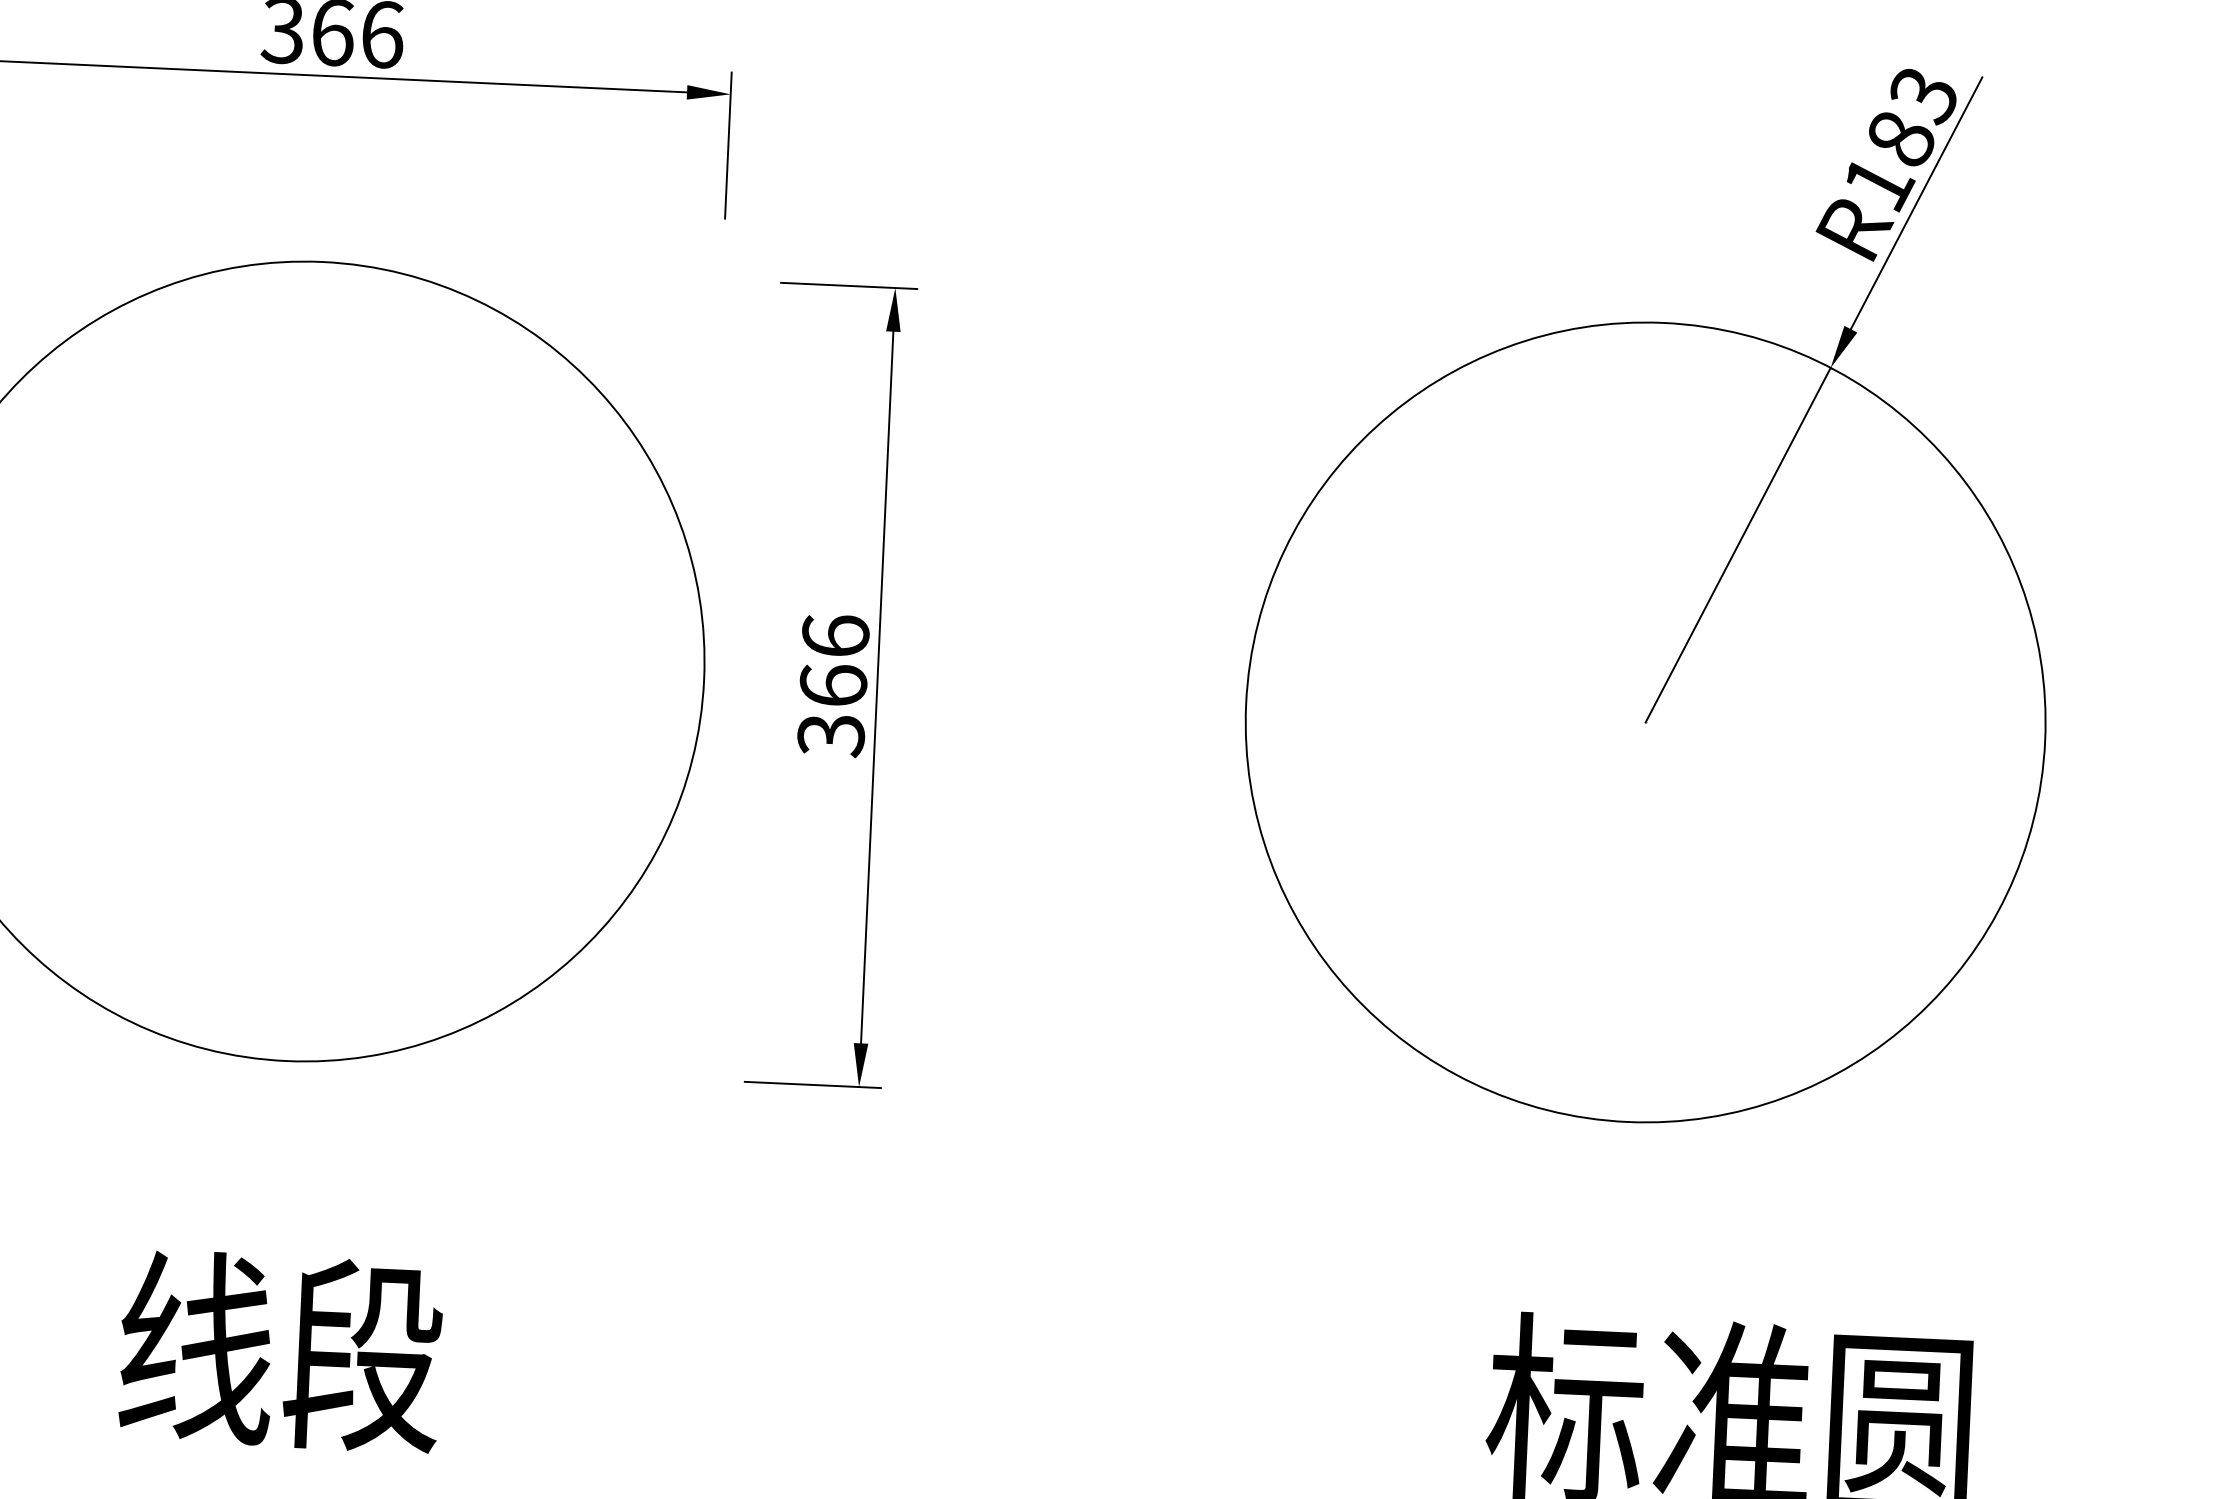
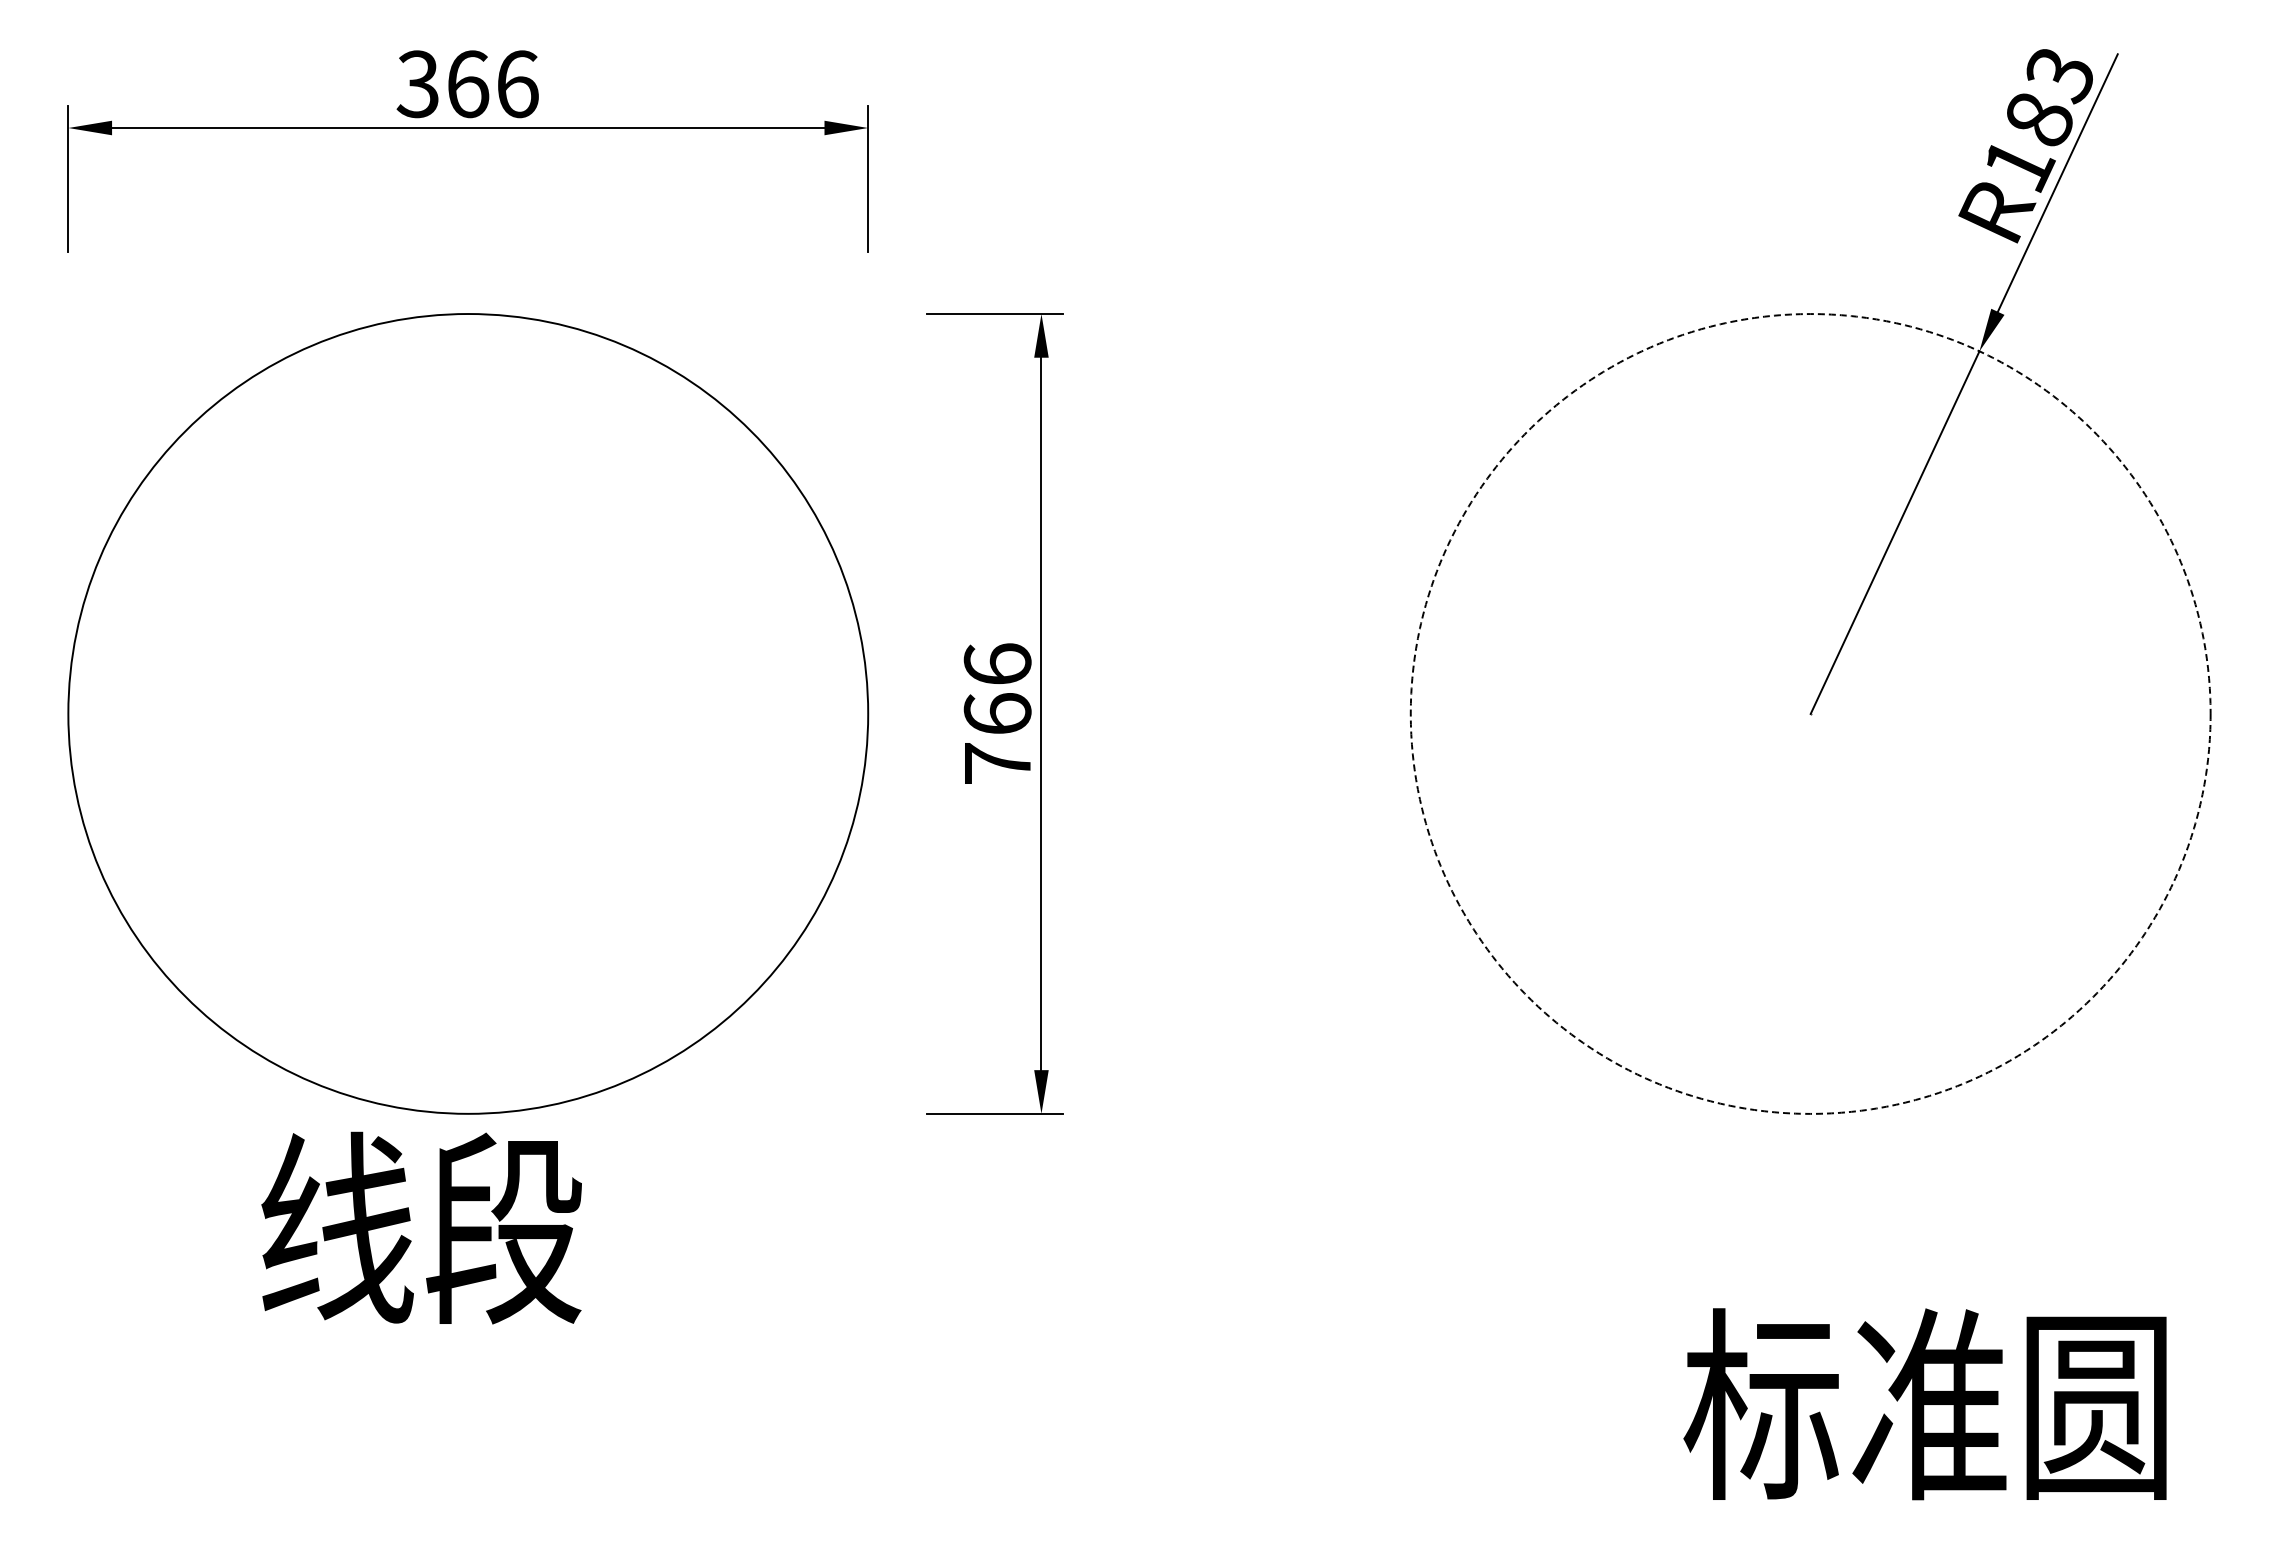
circle: (1645, 721) -> (1810, 713), solid -> dashed
text: (830, 736) -> (997, 764), 366 -> 766
text: (280, 1350) -> (421, 1227), moved

